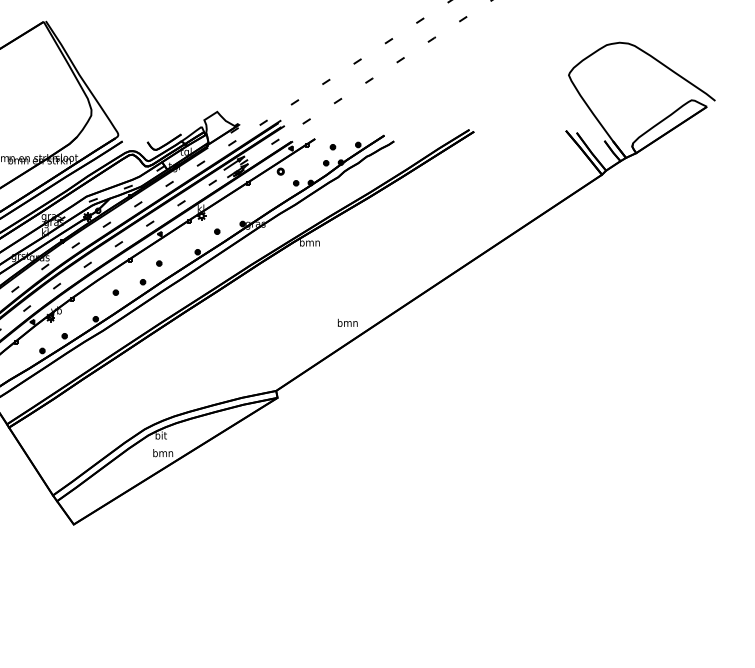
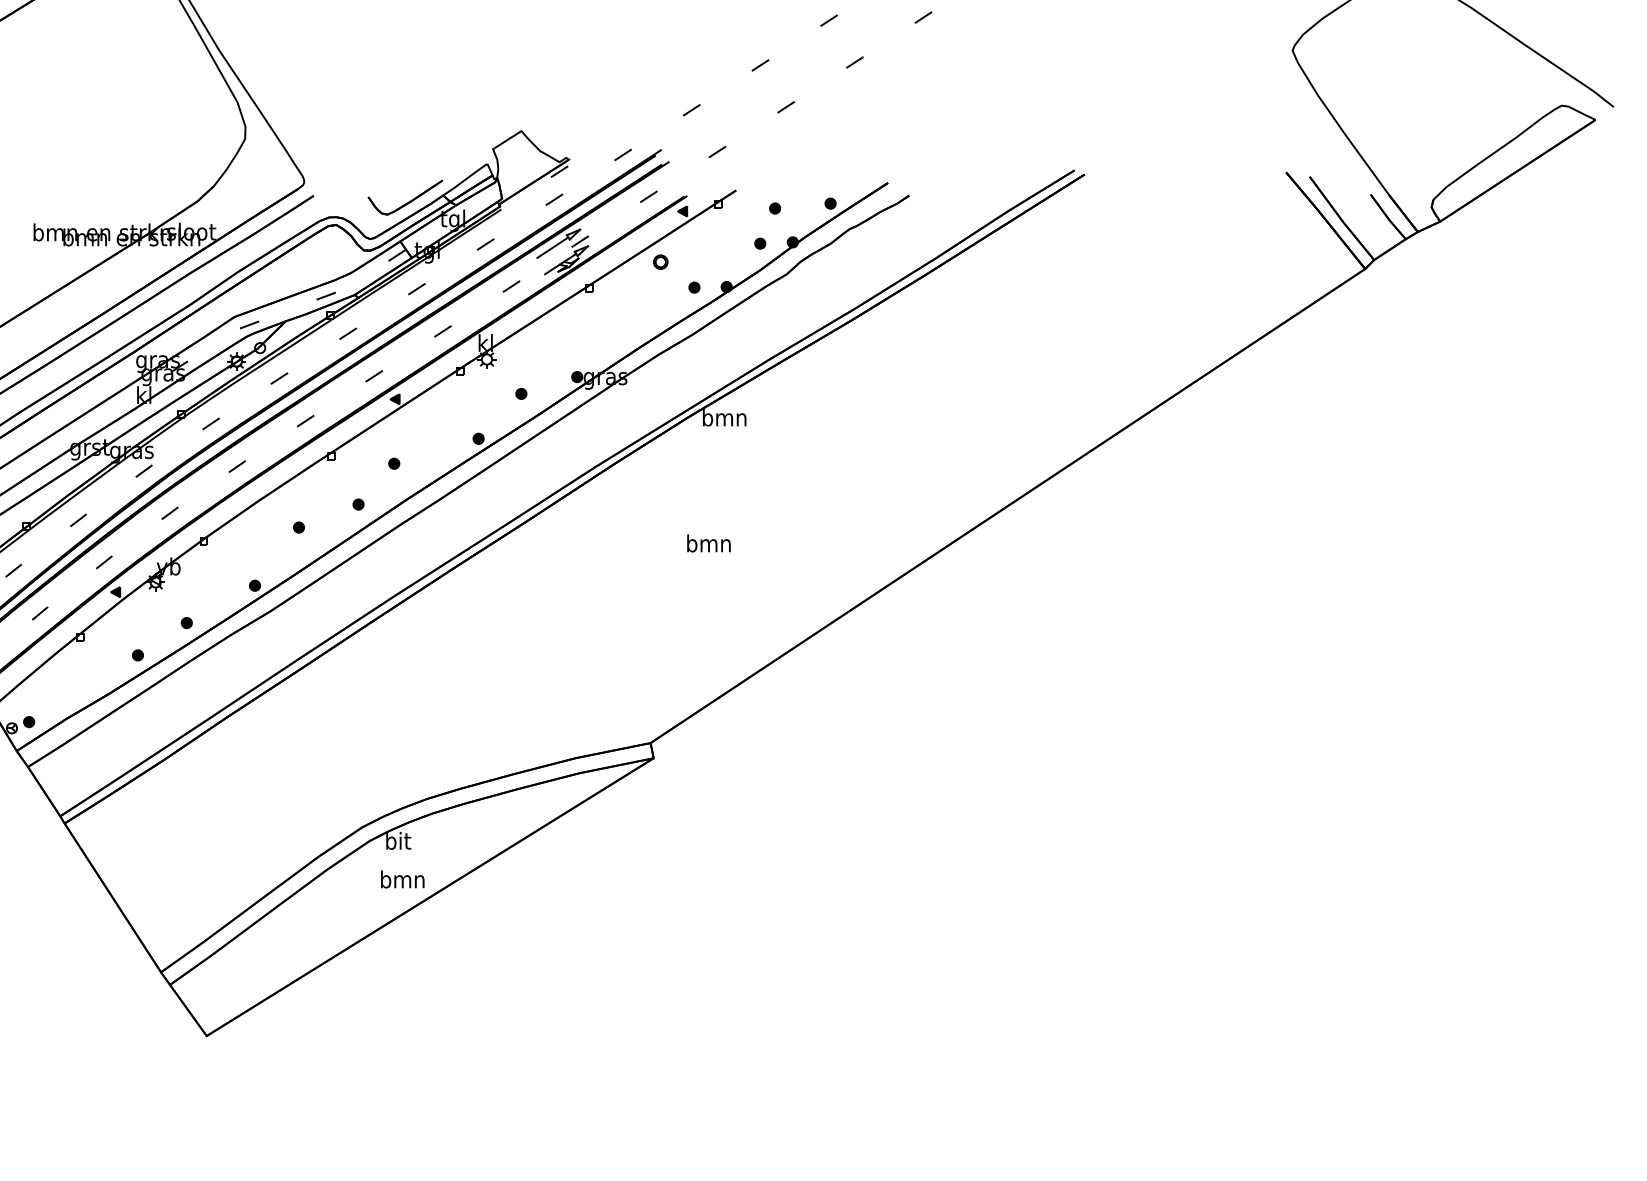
text: (347, 322) -> (708, 542), moved

